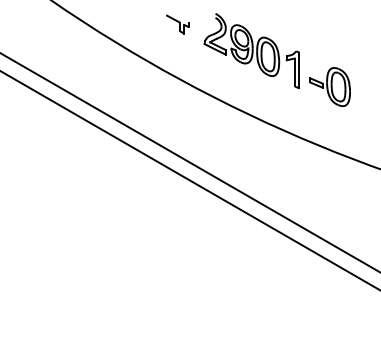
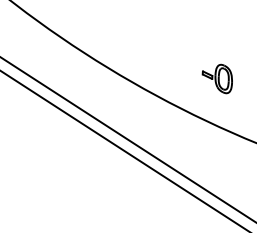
part: (177, 24) -> (107, 27), removed
part: (251, 50) -> (161, 48), removed

